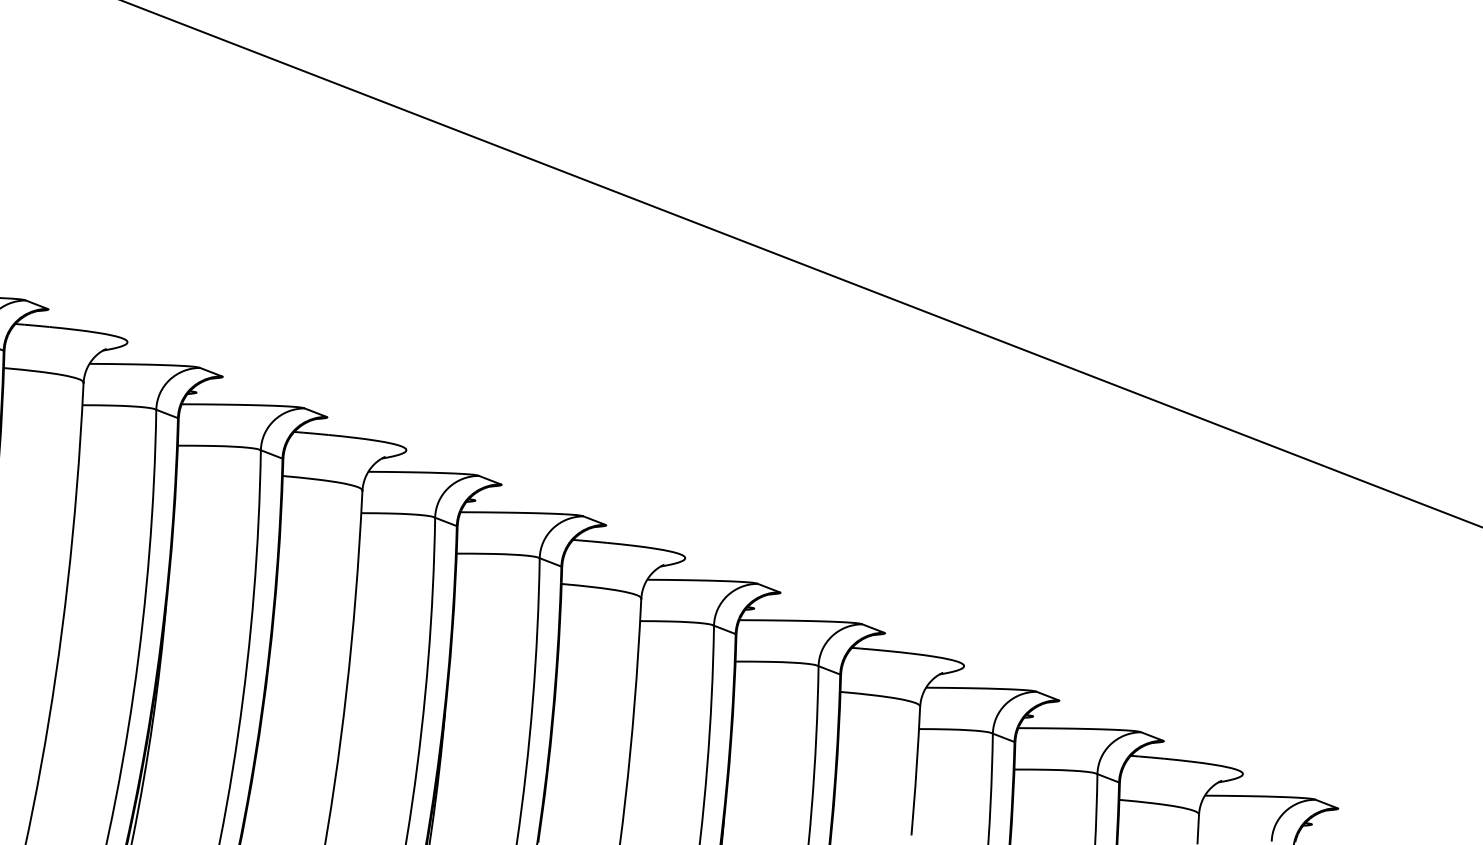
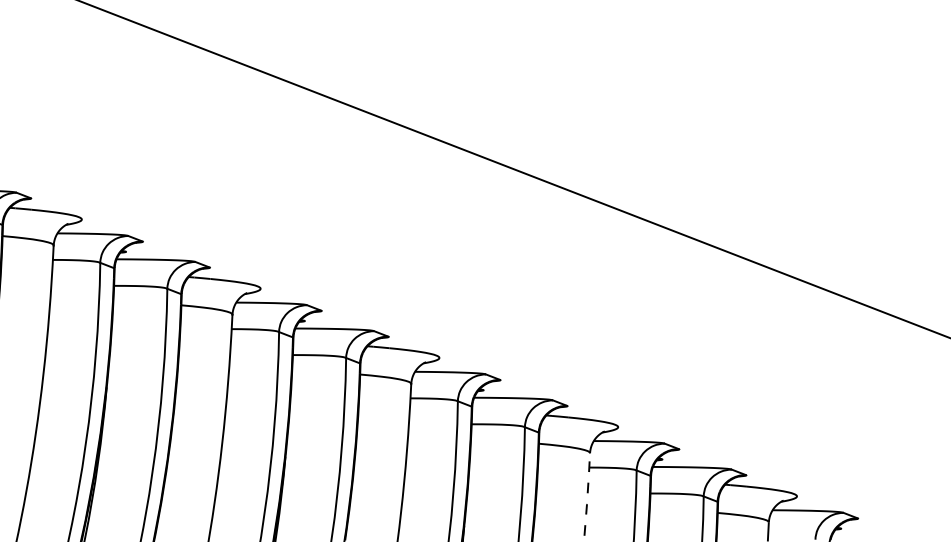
line: (916, 769) -> (587, 493), solid -> dashed

